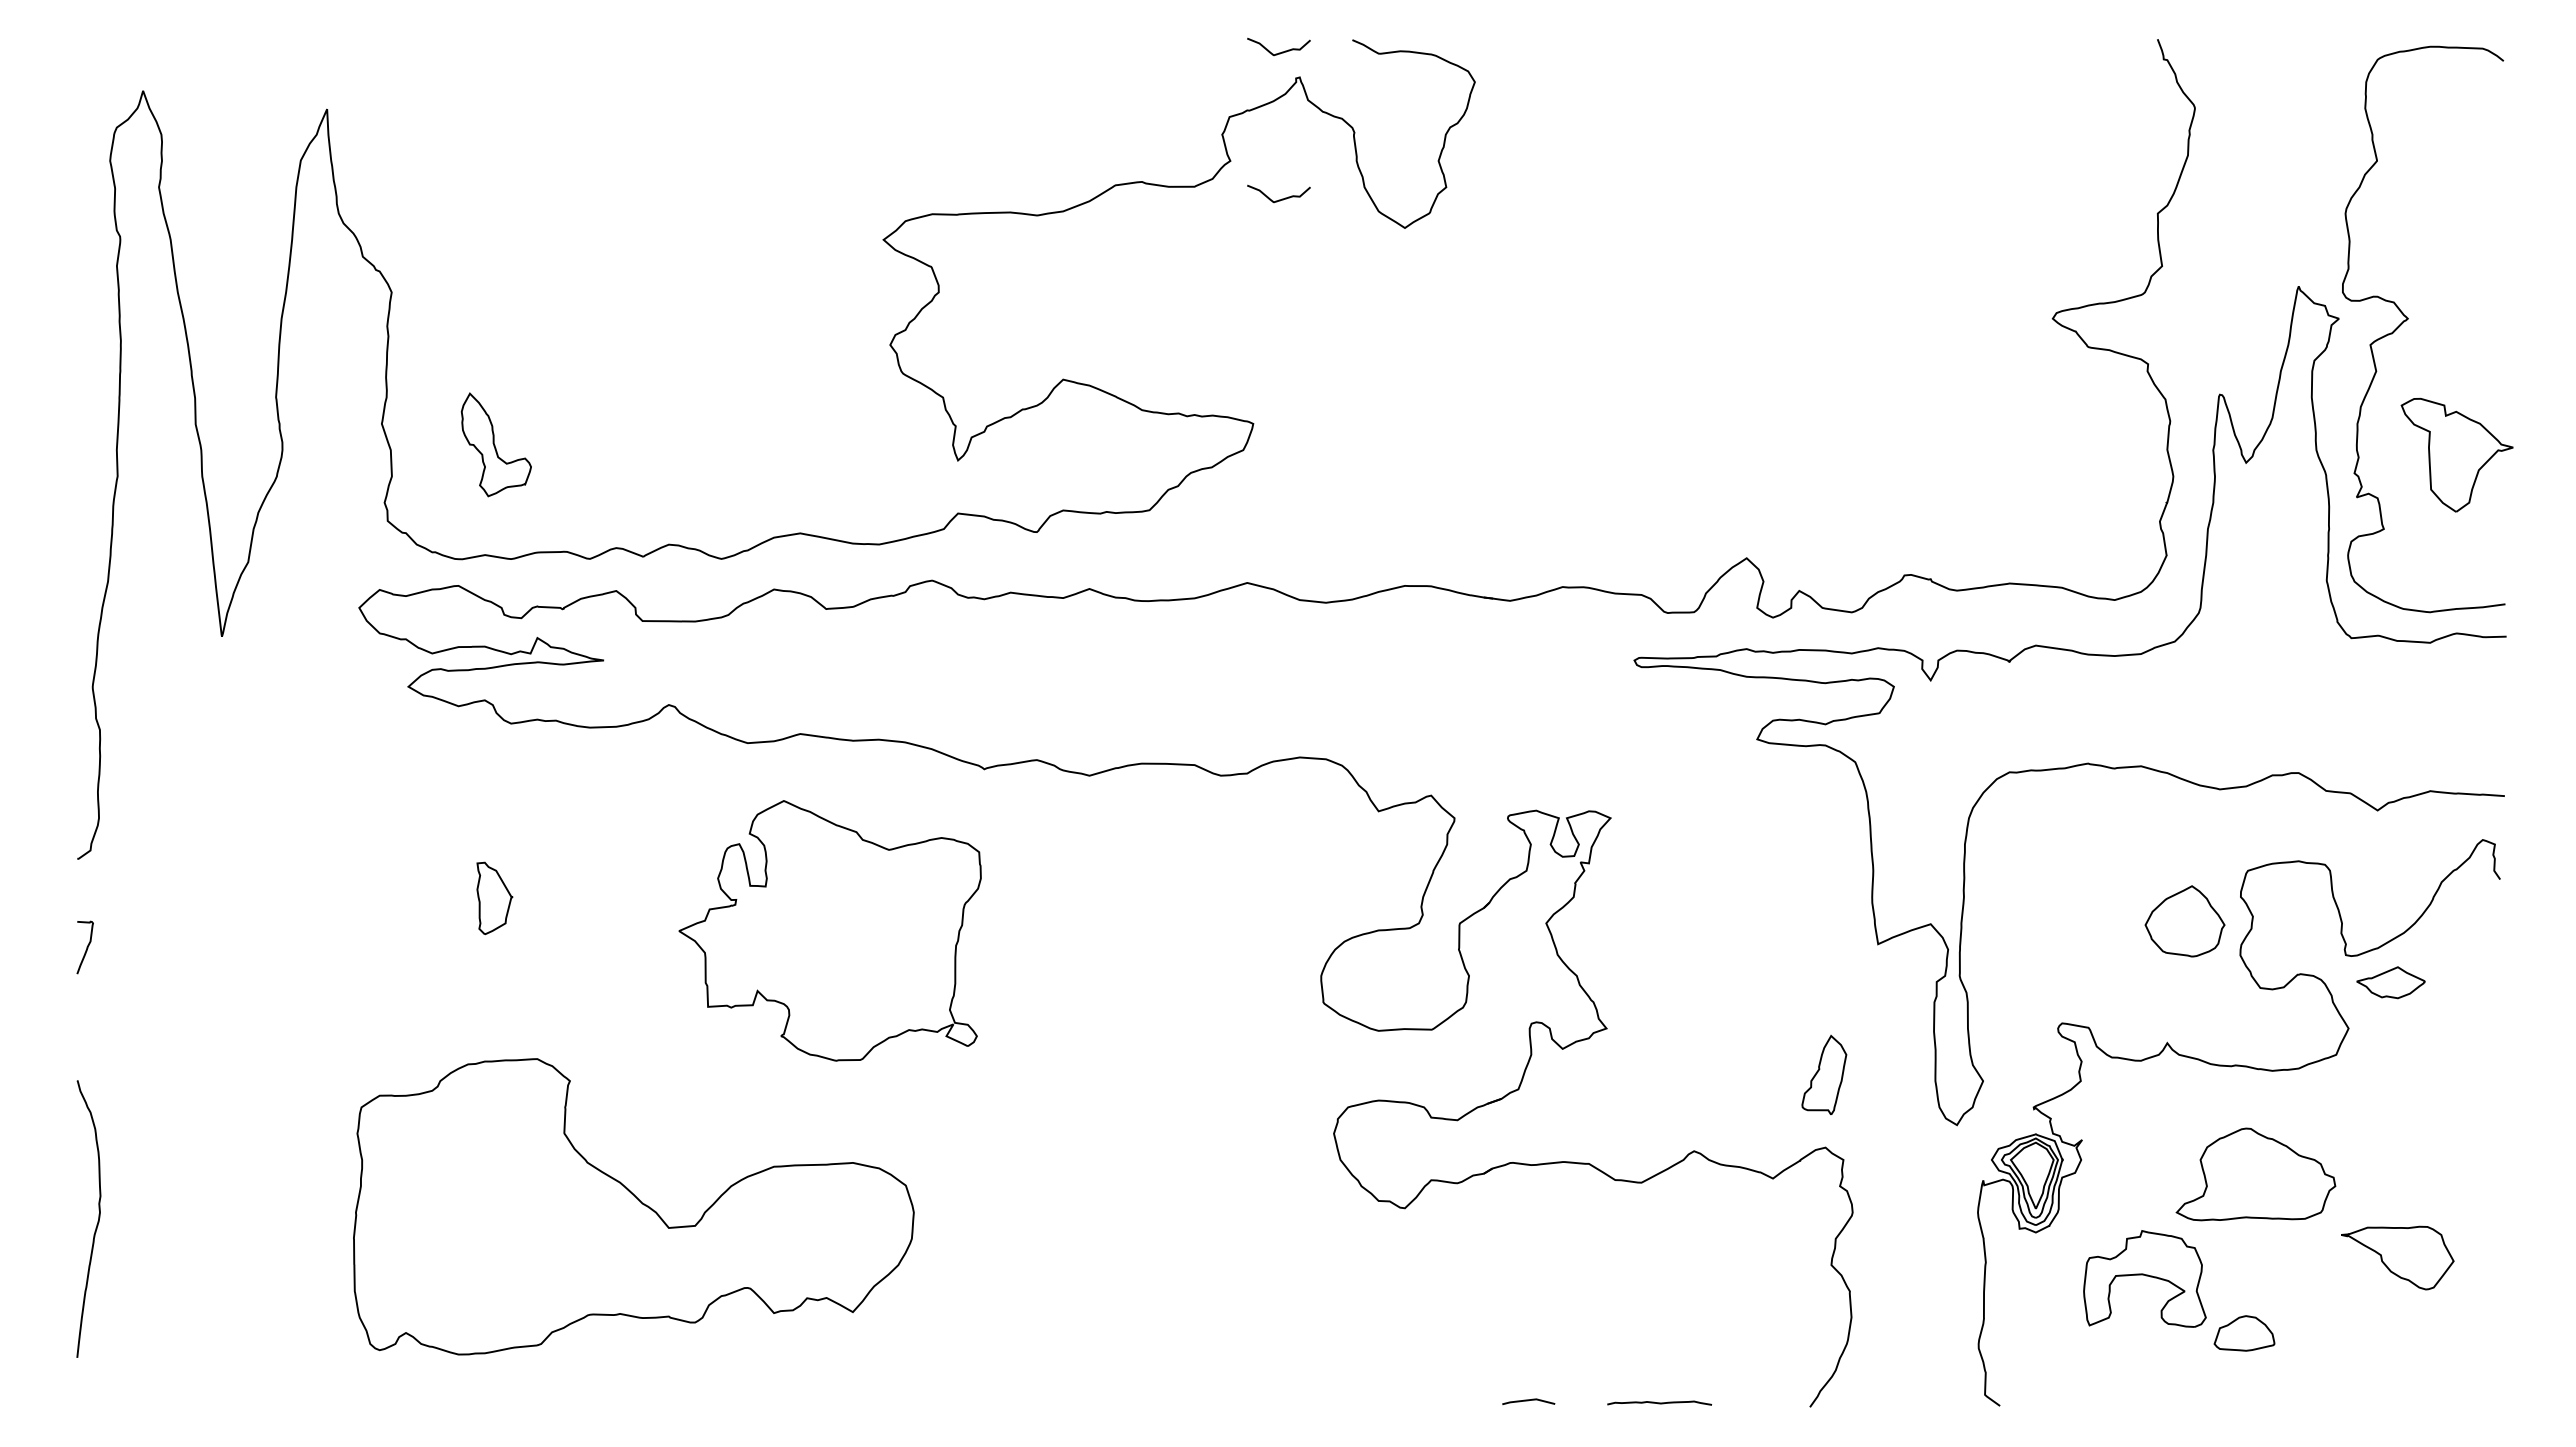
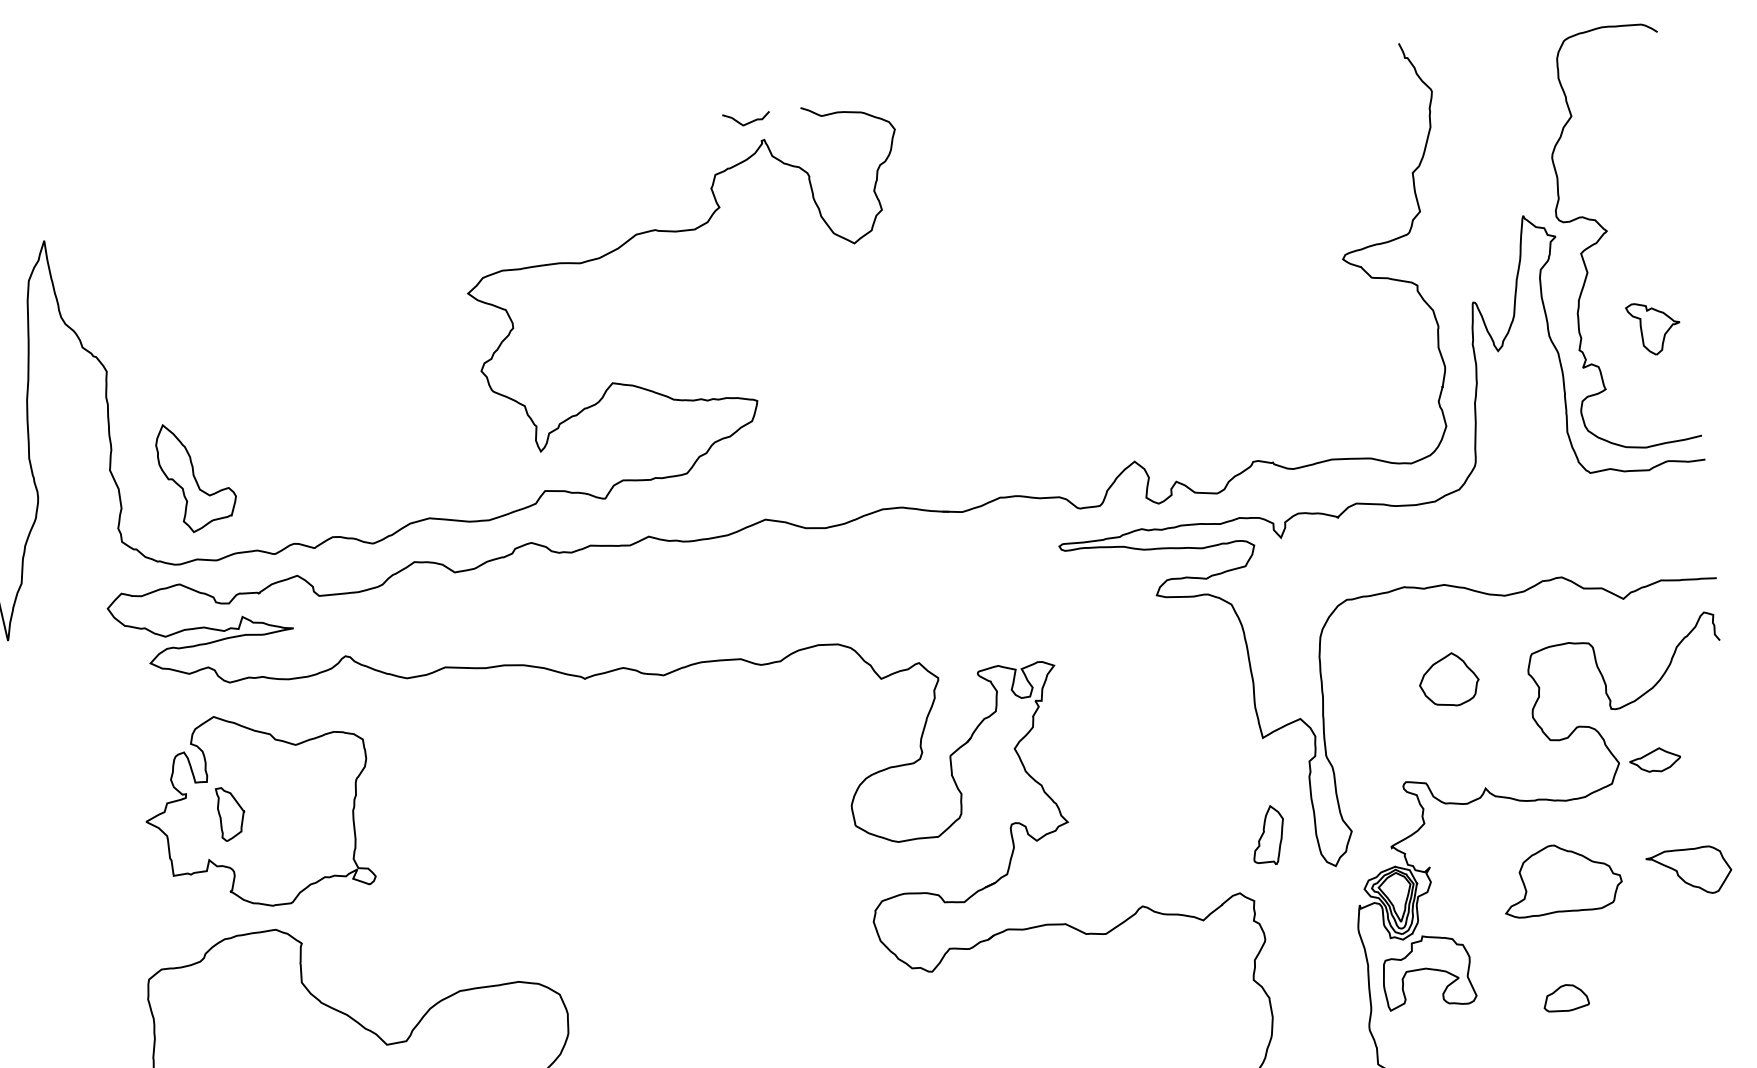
curve: (1278, 199) -> (758, 232), removed
part: (496, 444) -> (196, 476), size x1.43
part: (2456, 454) -> (1653, 328), size x0.62
part: (2184, 921) -> (1448, 680), moved
part: (829, 930) -> (257, 809), moved
part: (2390, 982) -> (1654, 760), moved
part: (1824, 1074) -> (1268, 835), moved
part: (2397, 1257) -> (1689, 871), moved
part: (2144, 1278) -> (1427, 971), moved

